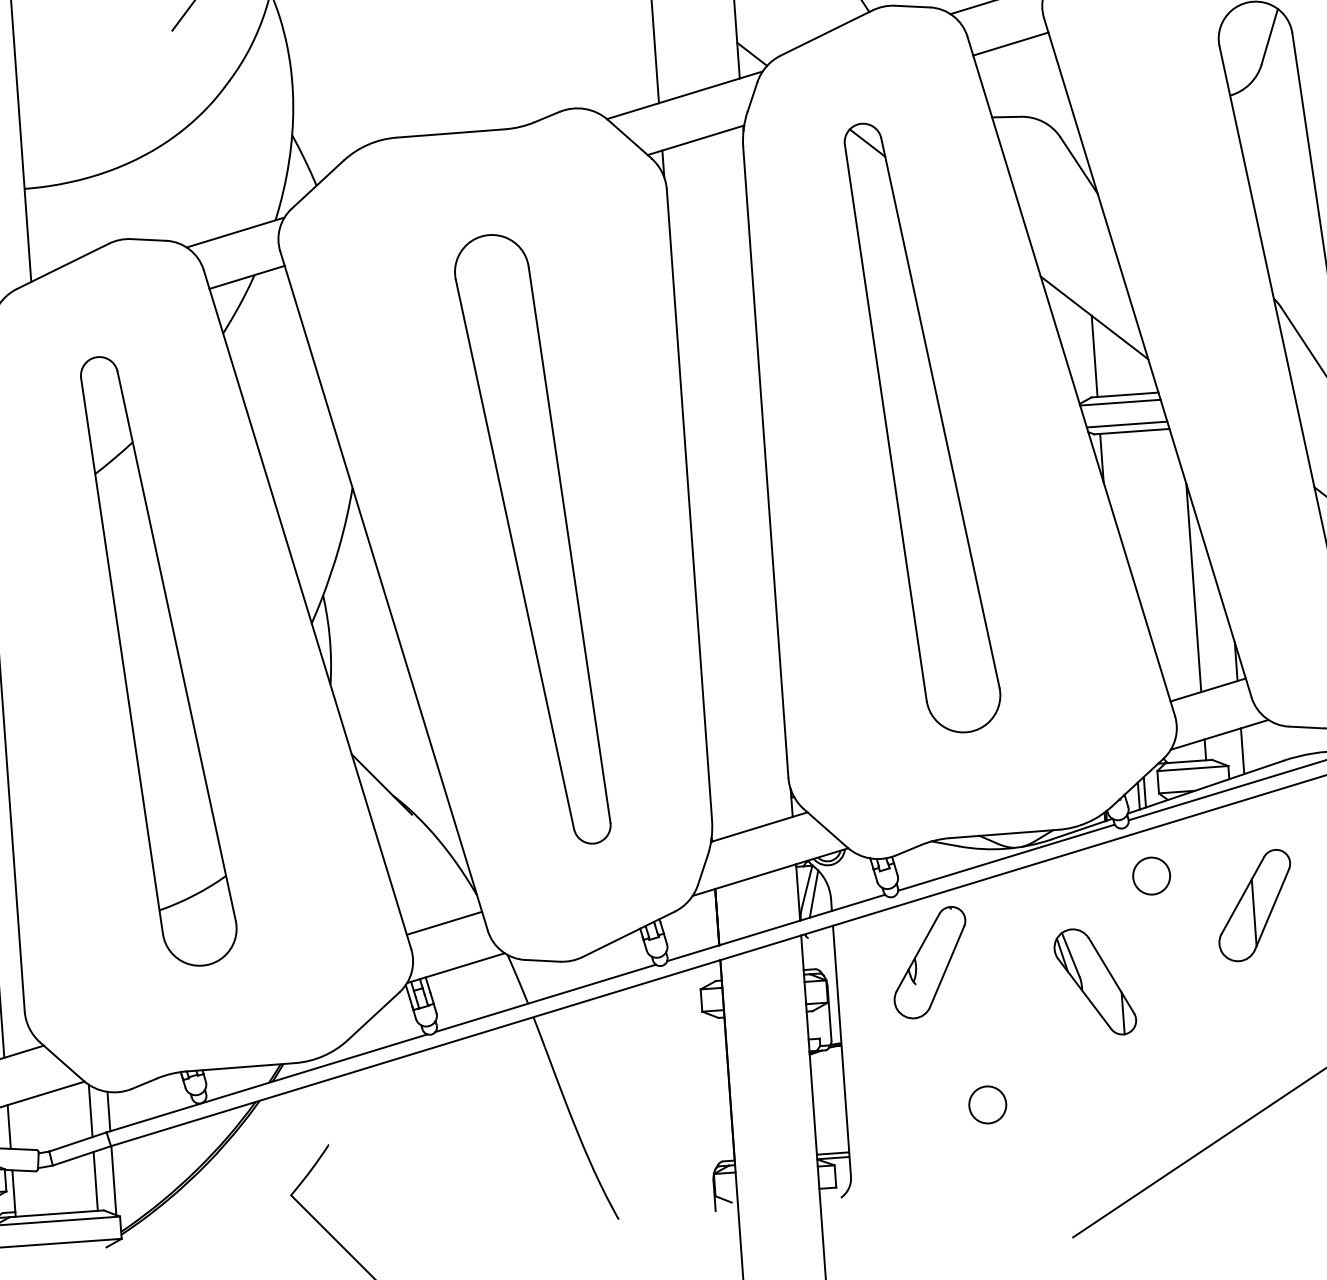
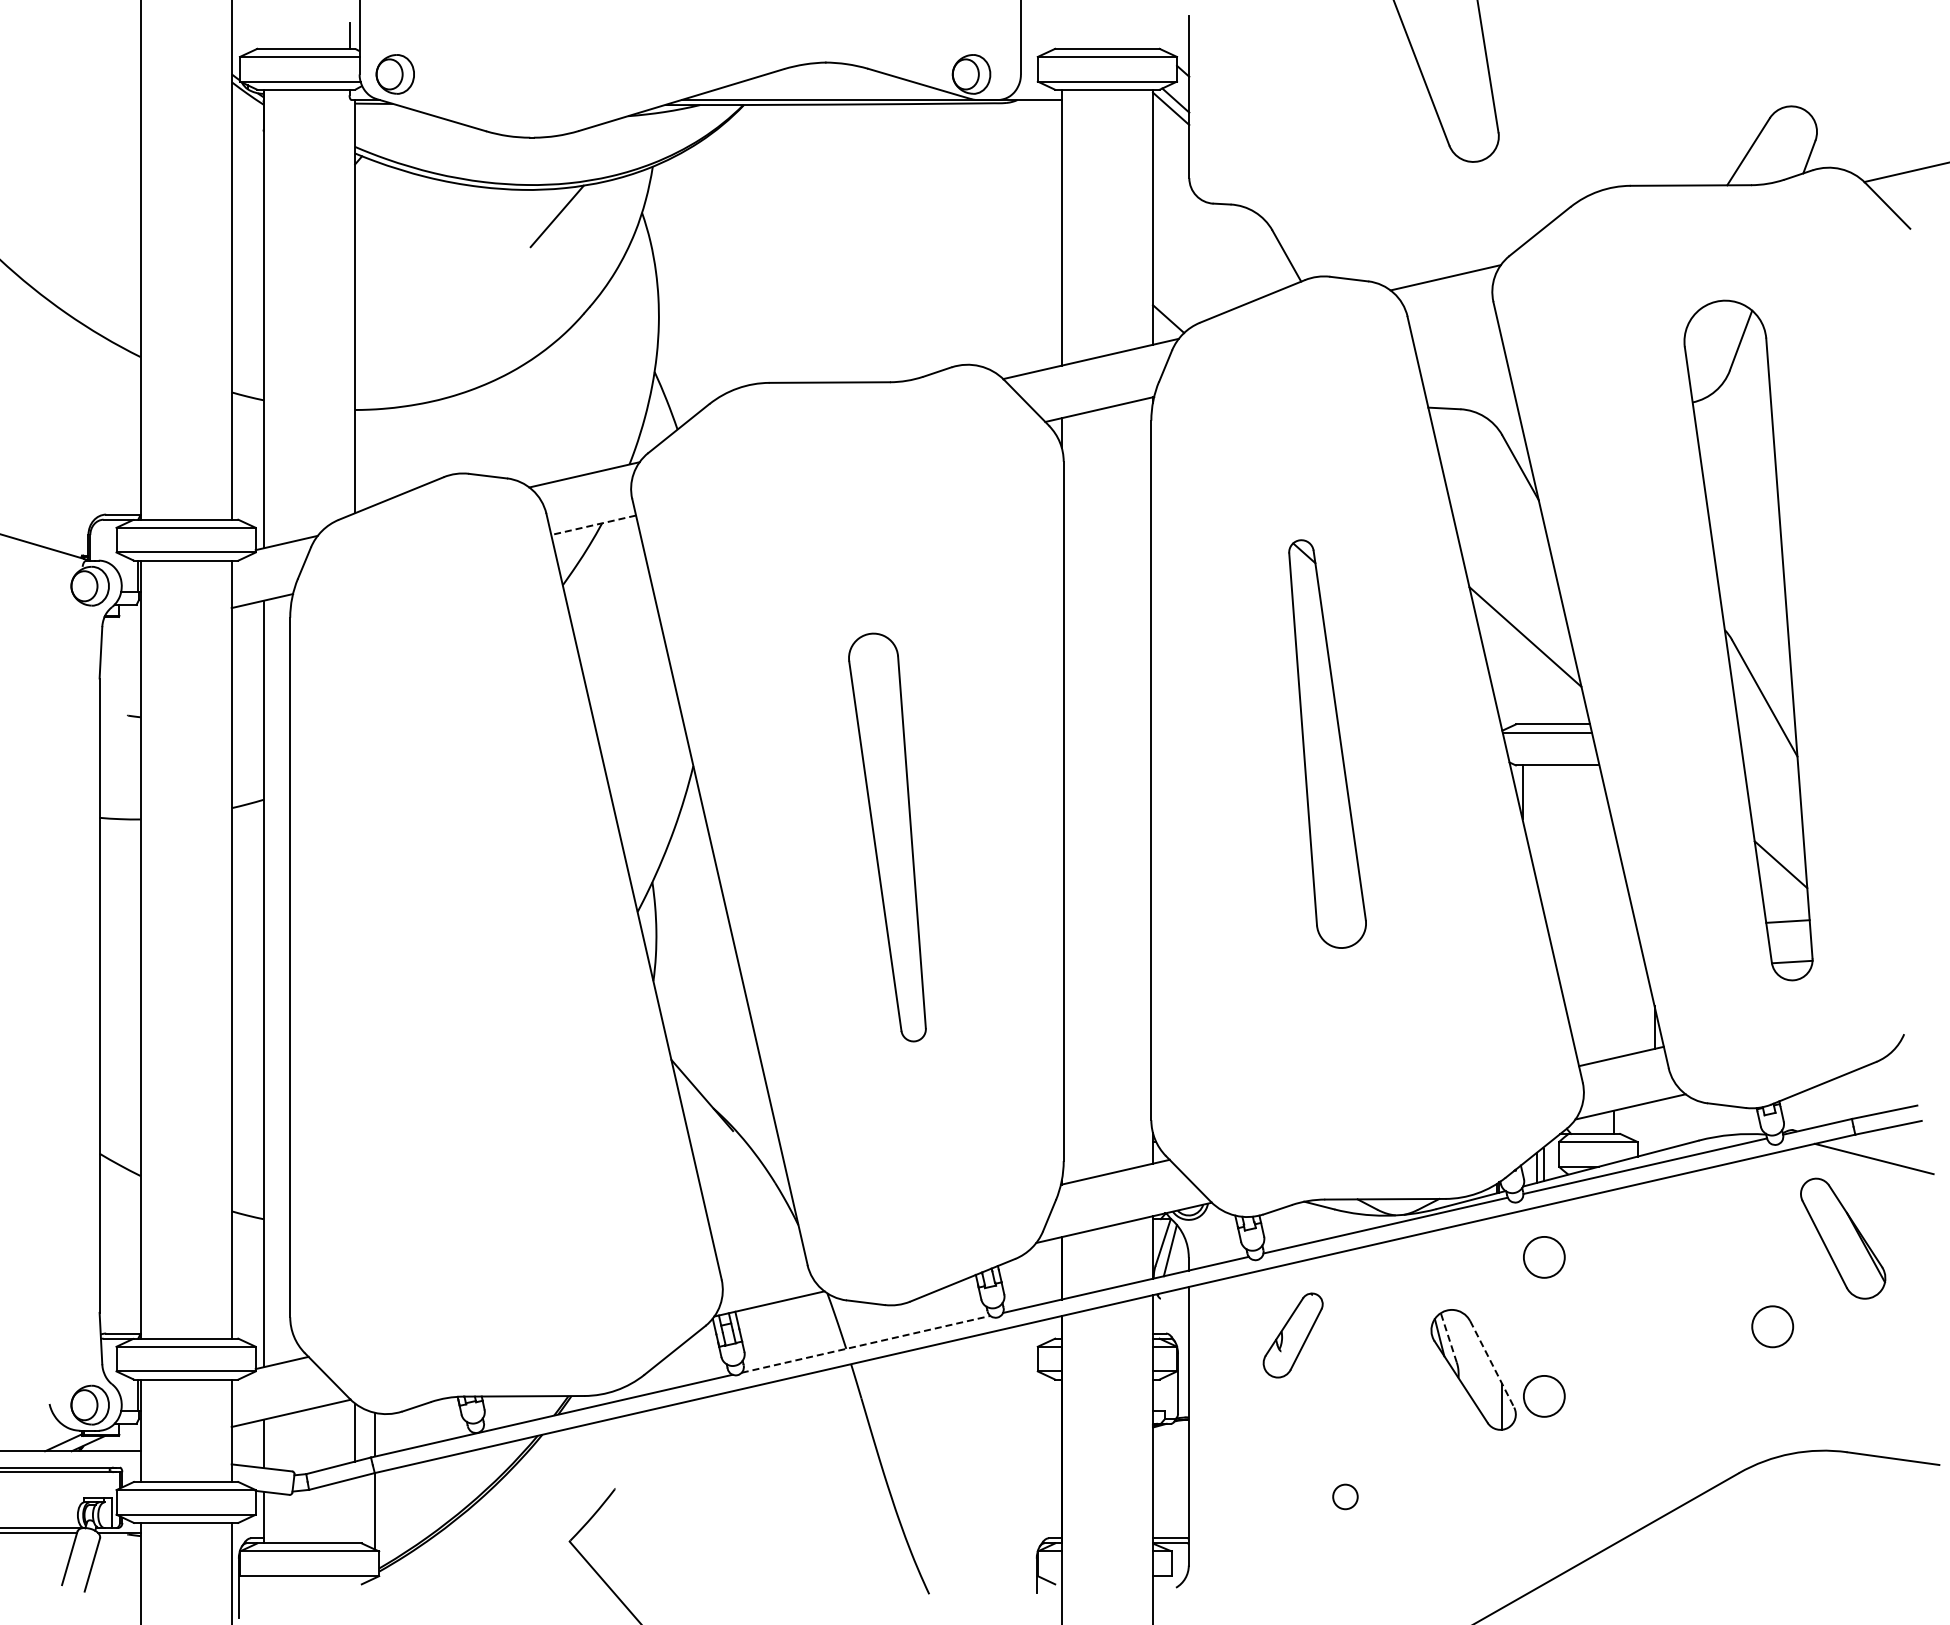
line: (1010, 43) -> (1454, 327), removed
line: (246, 277) -> (593, 525), solid -> dashed
line: (1094, 356) -> (1522, 679), removed
line: (1126, 424) -> (1552, 757), removed
part: (922, 426) -> (1327, 743), size x0.6
part: (532, 539) -> (887, 837), size x0.6
line: (1193, 587) -> (1613, 942), removed
part: (159, 660) -> (466, 940), removed
line: (1242, 750) -> (1654, 1126), removed
part: (1254, 905) -> (1655, 1298), removed
line: (443, 923) -> (759, 1253), removed
line: (1070, 954) -> (1448, 1337), solid -> dashed
part: (930, 962) -> (1293, 1335), size x0.7
line: (1111, 976) -> (1492, 1364), solid -> dashed
line: (546, 998) -> (866, 1344), solid -> dashed
circle: (1160, 1001) -> (1544, 1396), added
circle: (987, 1104) -> (1345, 1496), size x0.6
line: (96, 1181) -> (355, 1510), removed

